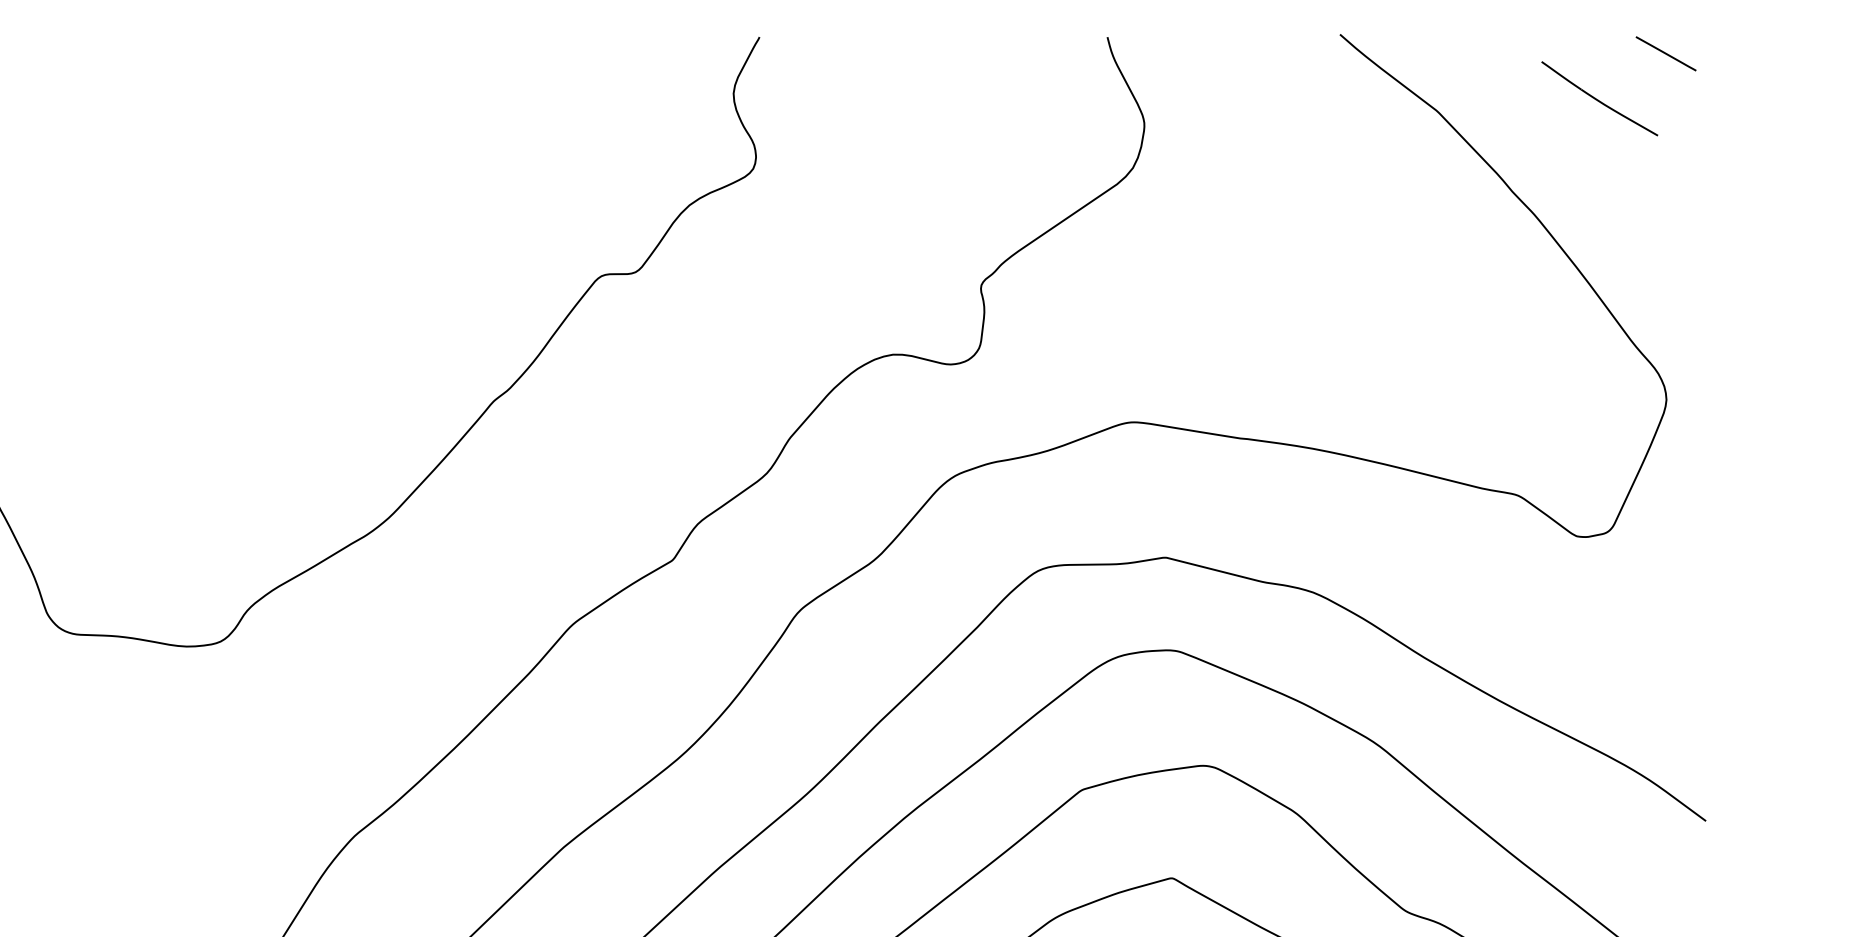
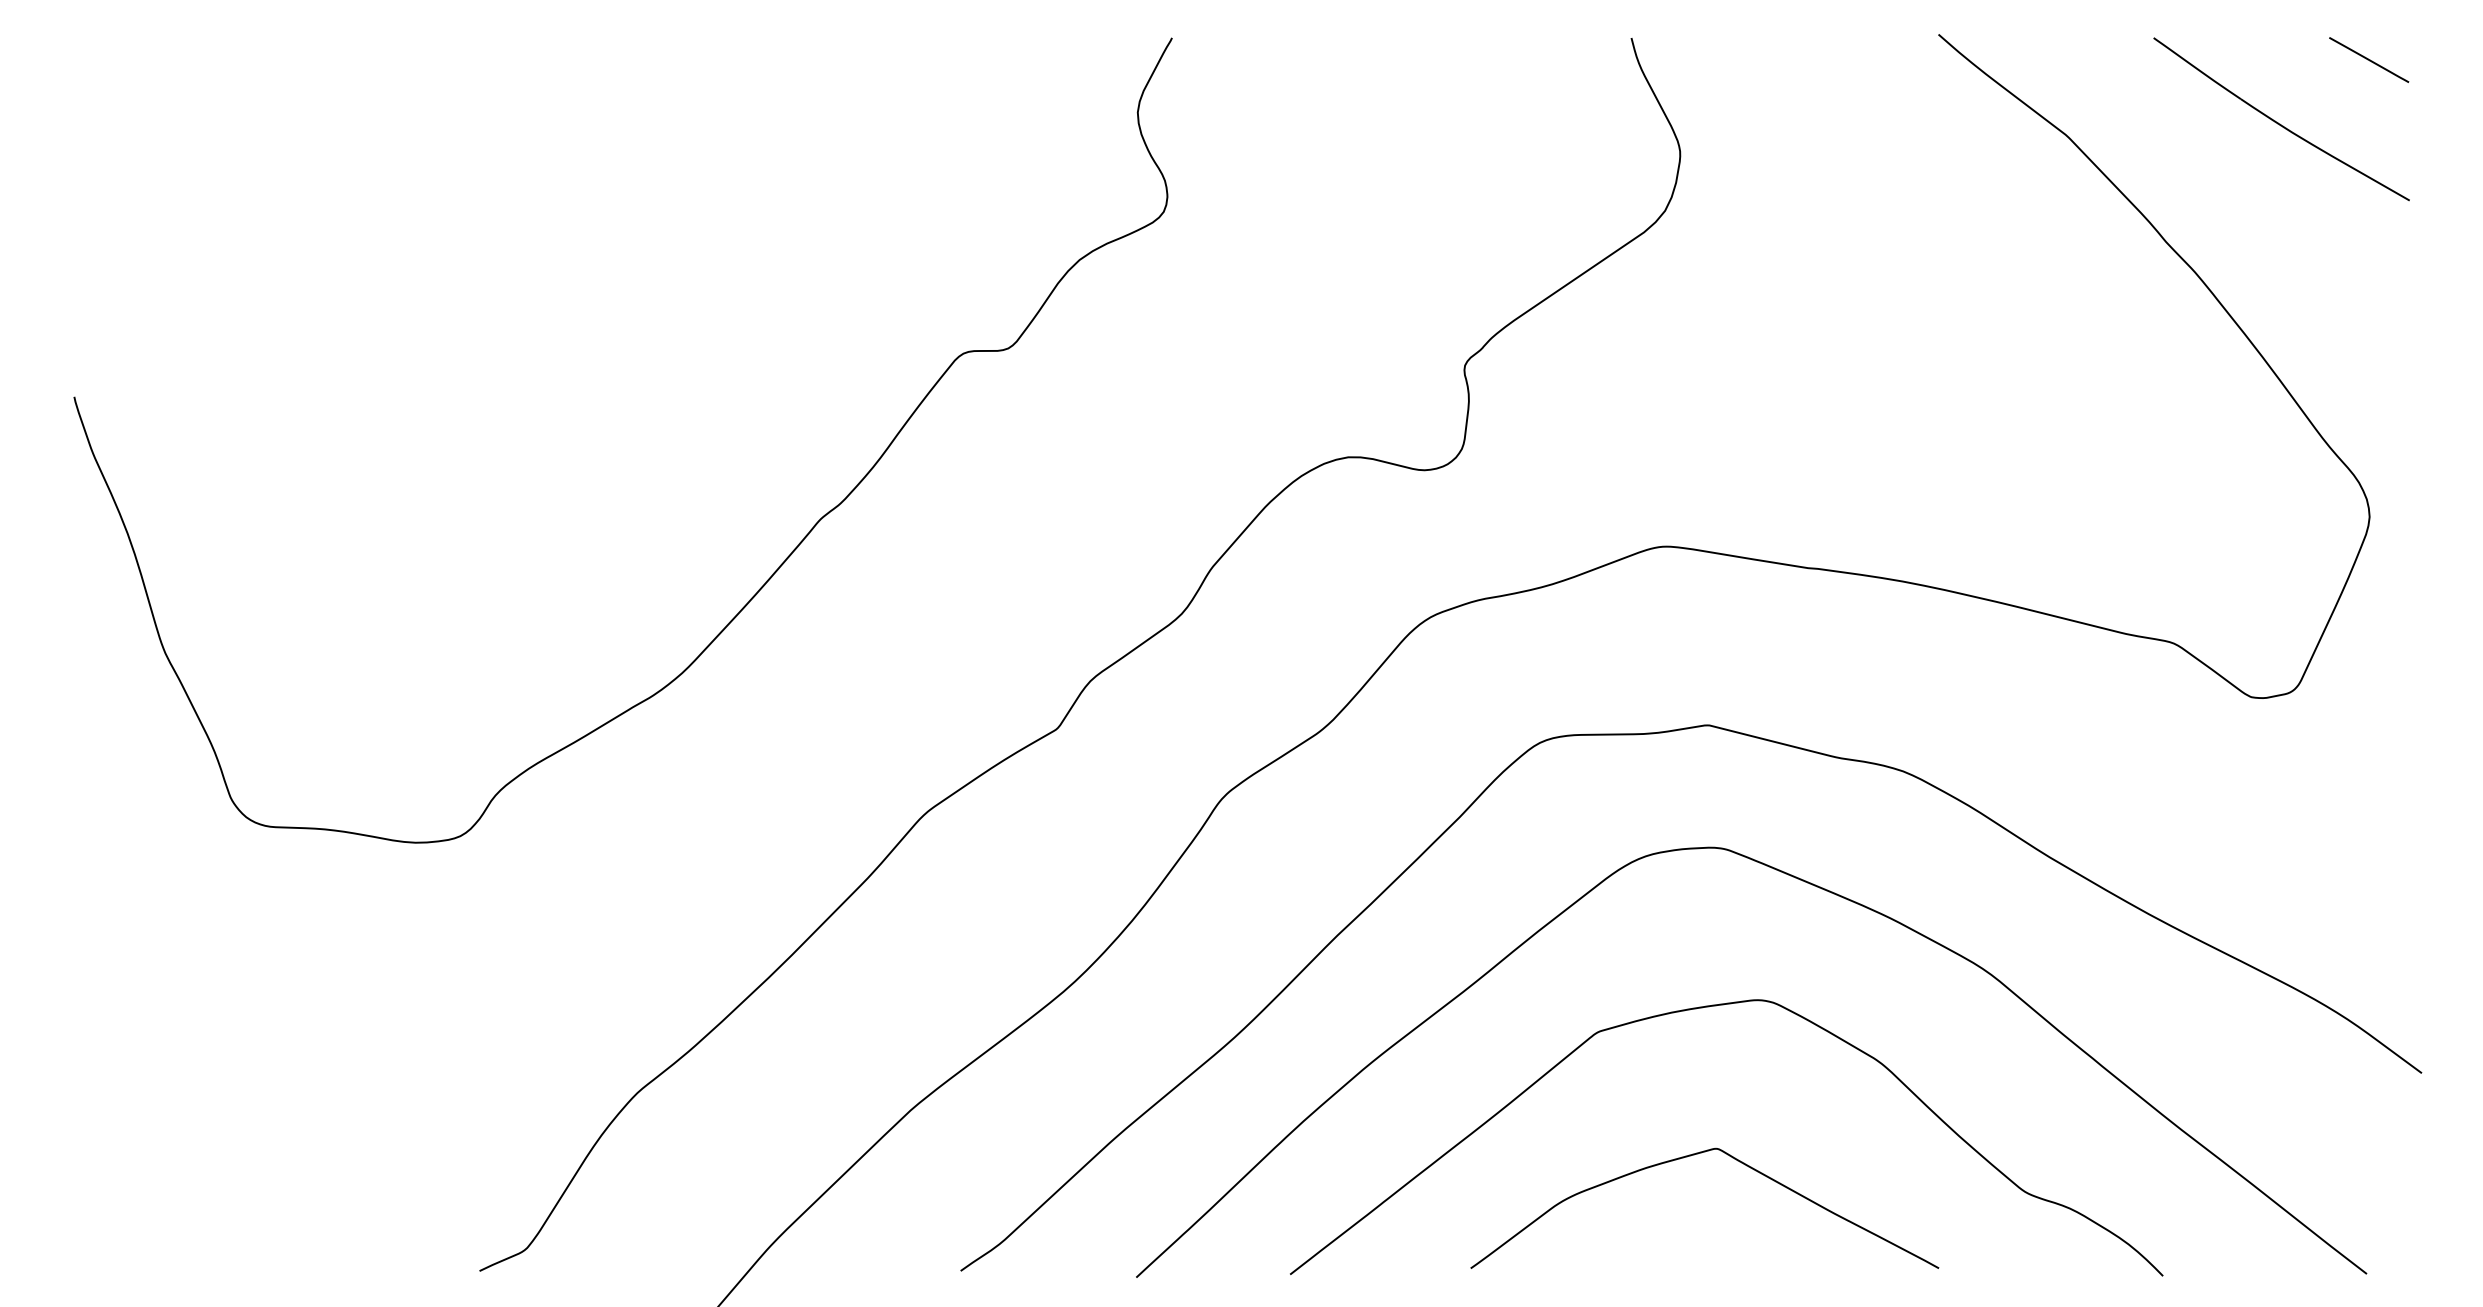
part: (1599, 98) -> (2281, 119), size x1.67

